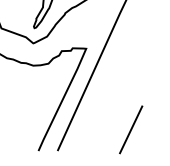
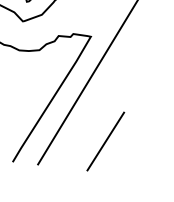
line: (131, 129) -> (106, 141), moved

